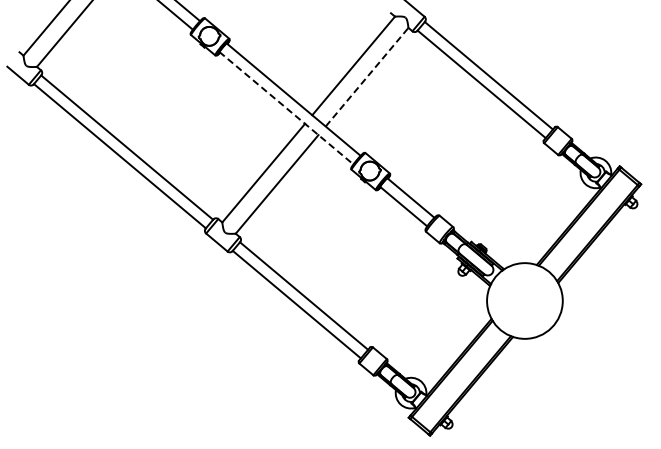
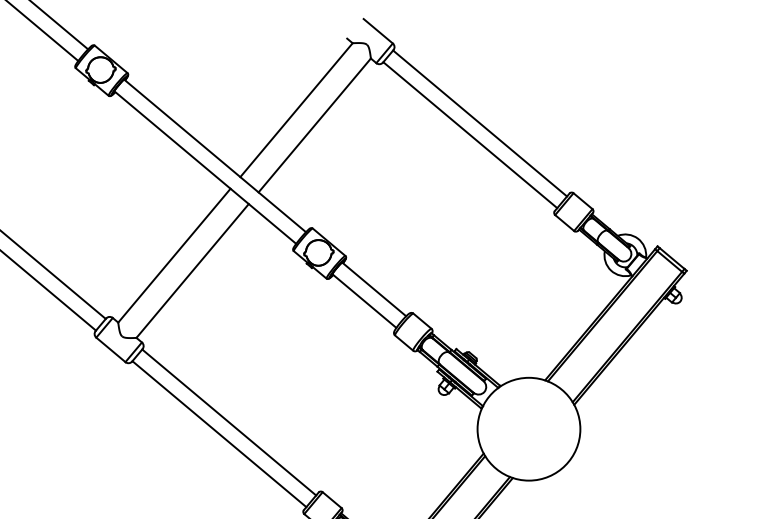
line: (367, 76) -> (315, 124), dashed -> solid
line: (286, 108) -> (205, 167), dashed -> solid

